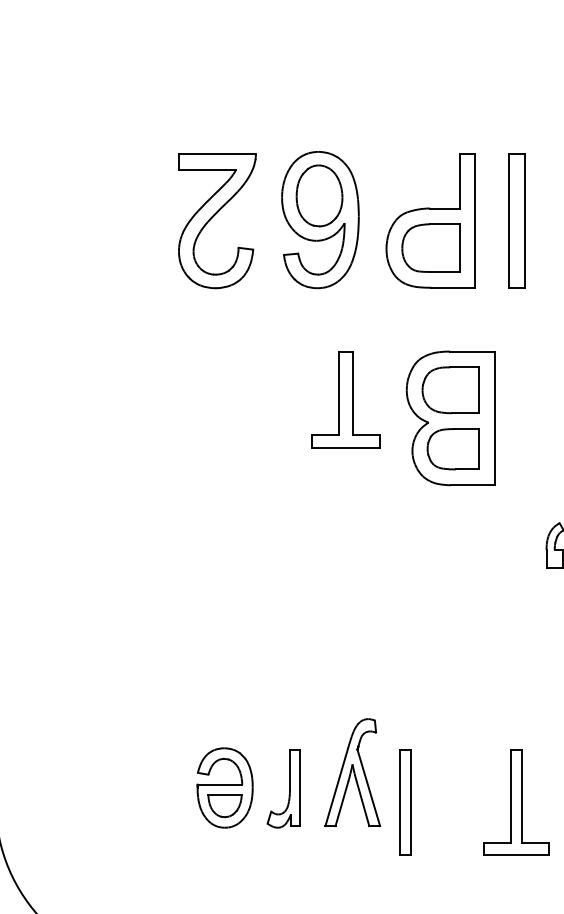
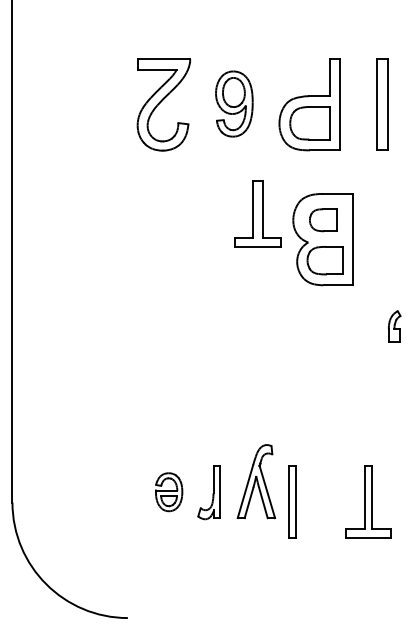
part: (320, 219) -> (234, 103), size x0.7
part: (516, 220) -> (382, 104), moved
part: (450, 388) -> (323, 219), size x0.7
part: (345, 399) -> (257, 213), moved
part: (224, 788) -> (168, 492), size x0.7

